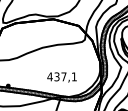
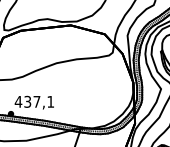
text: (61, 77) -> (33, 102), moved

